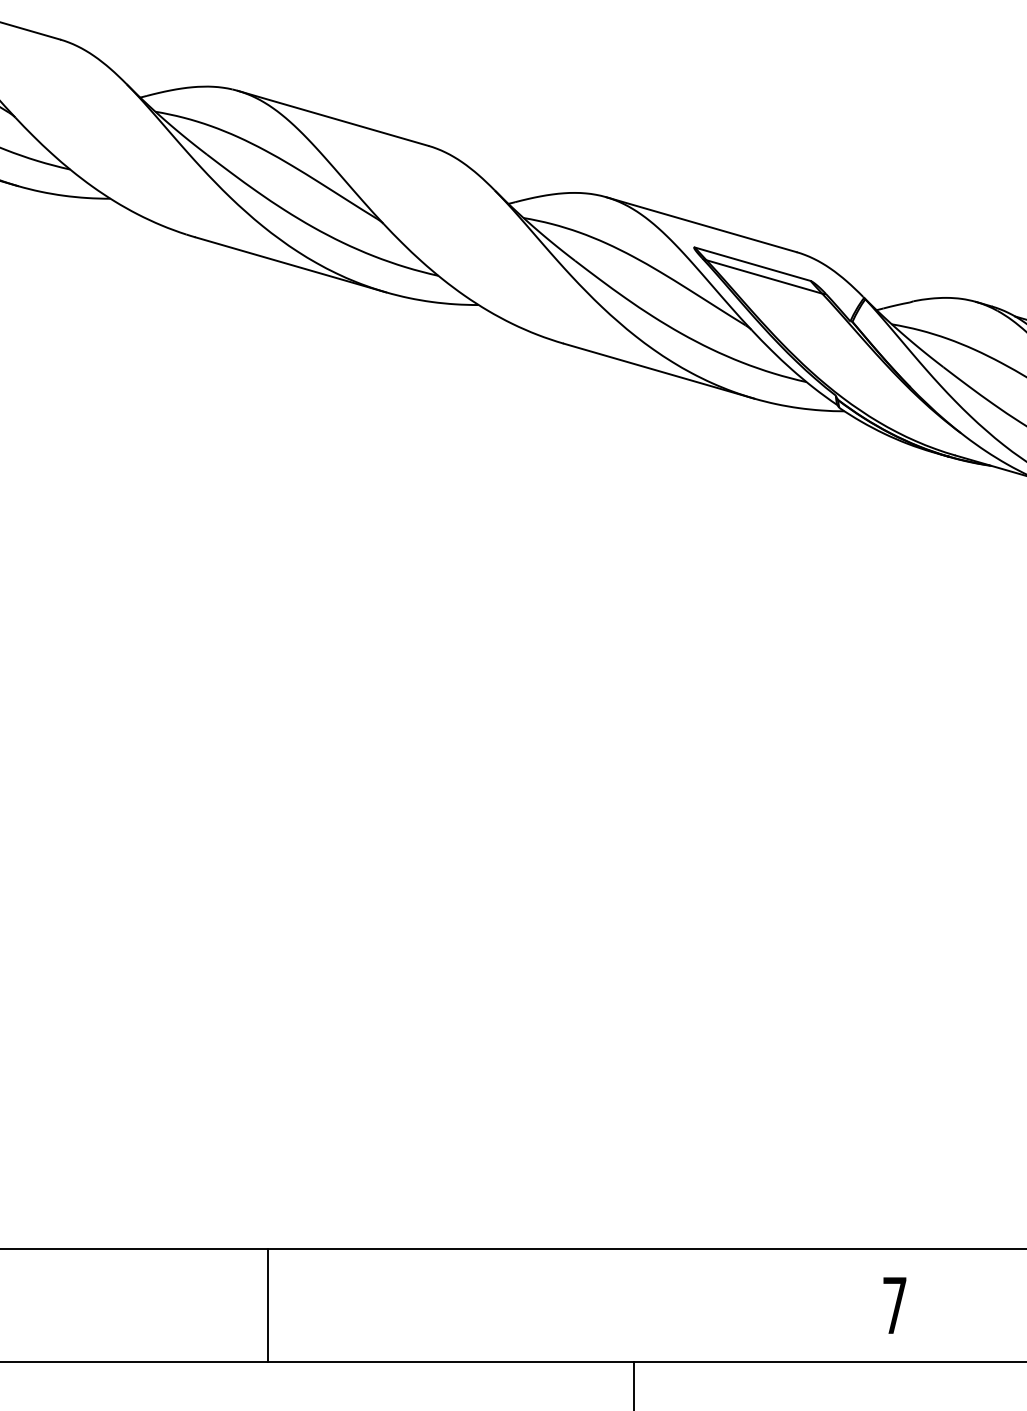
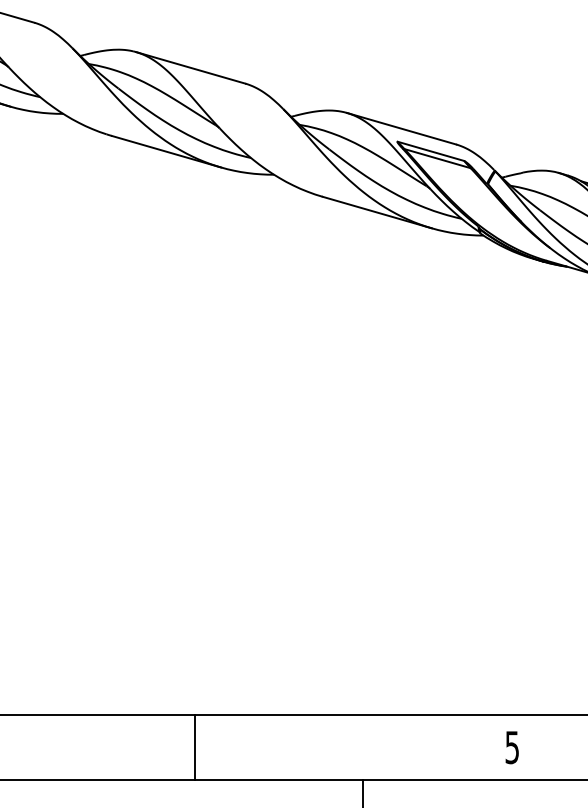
line: (268, 1305) -> (195, 747), moved
text: (893, 1305) -> (511, 747), 7 -> 5

